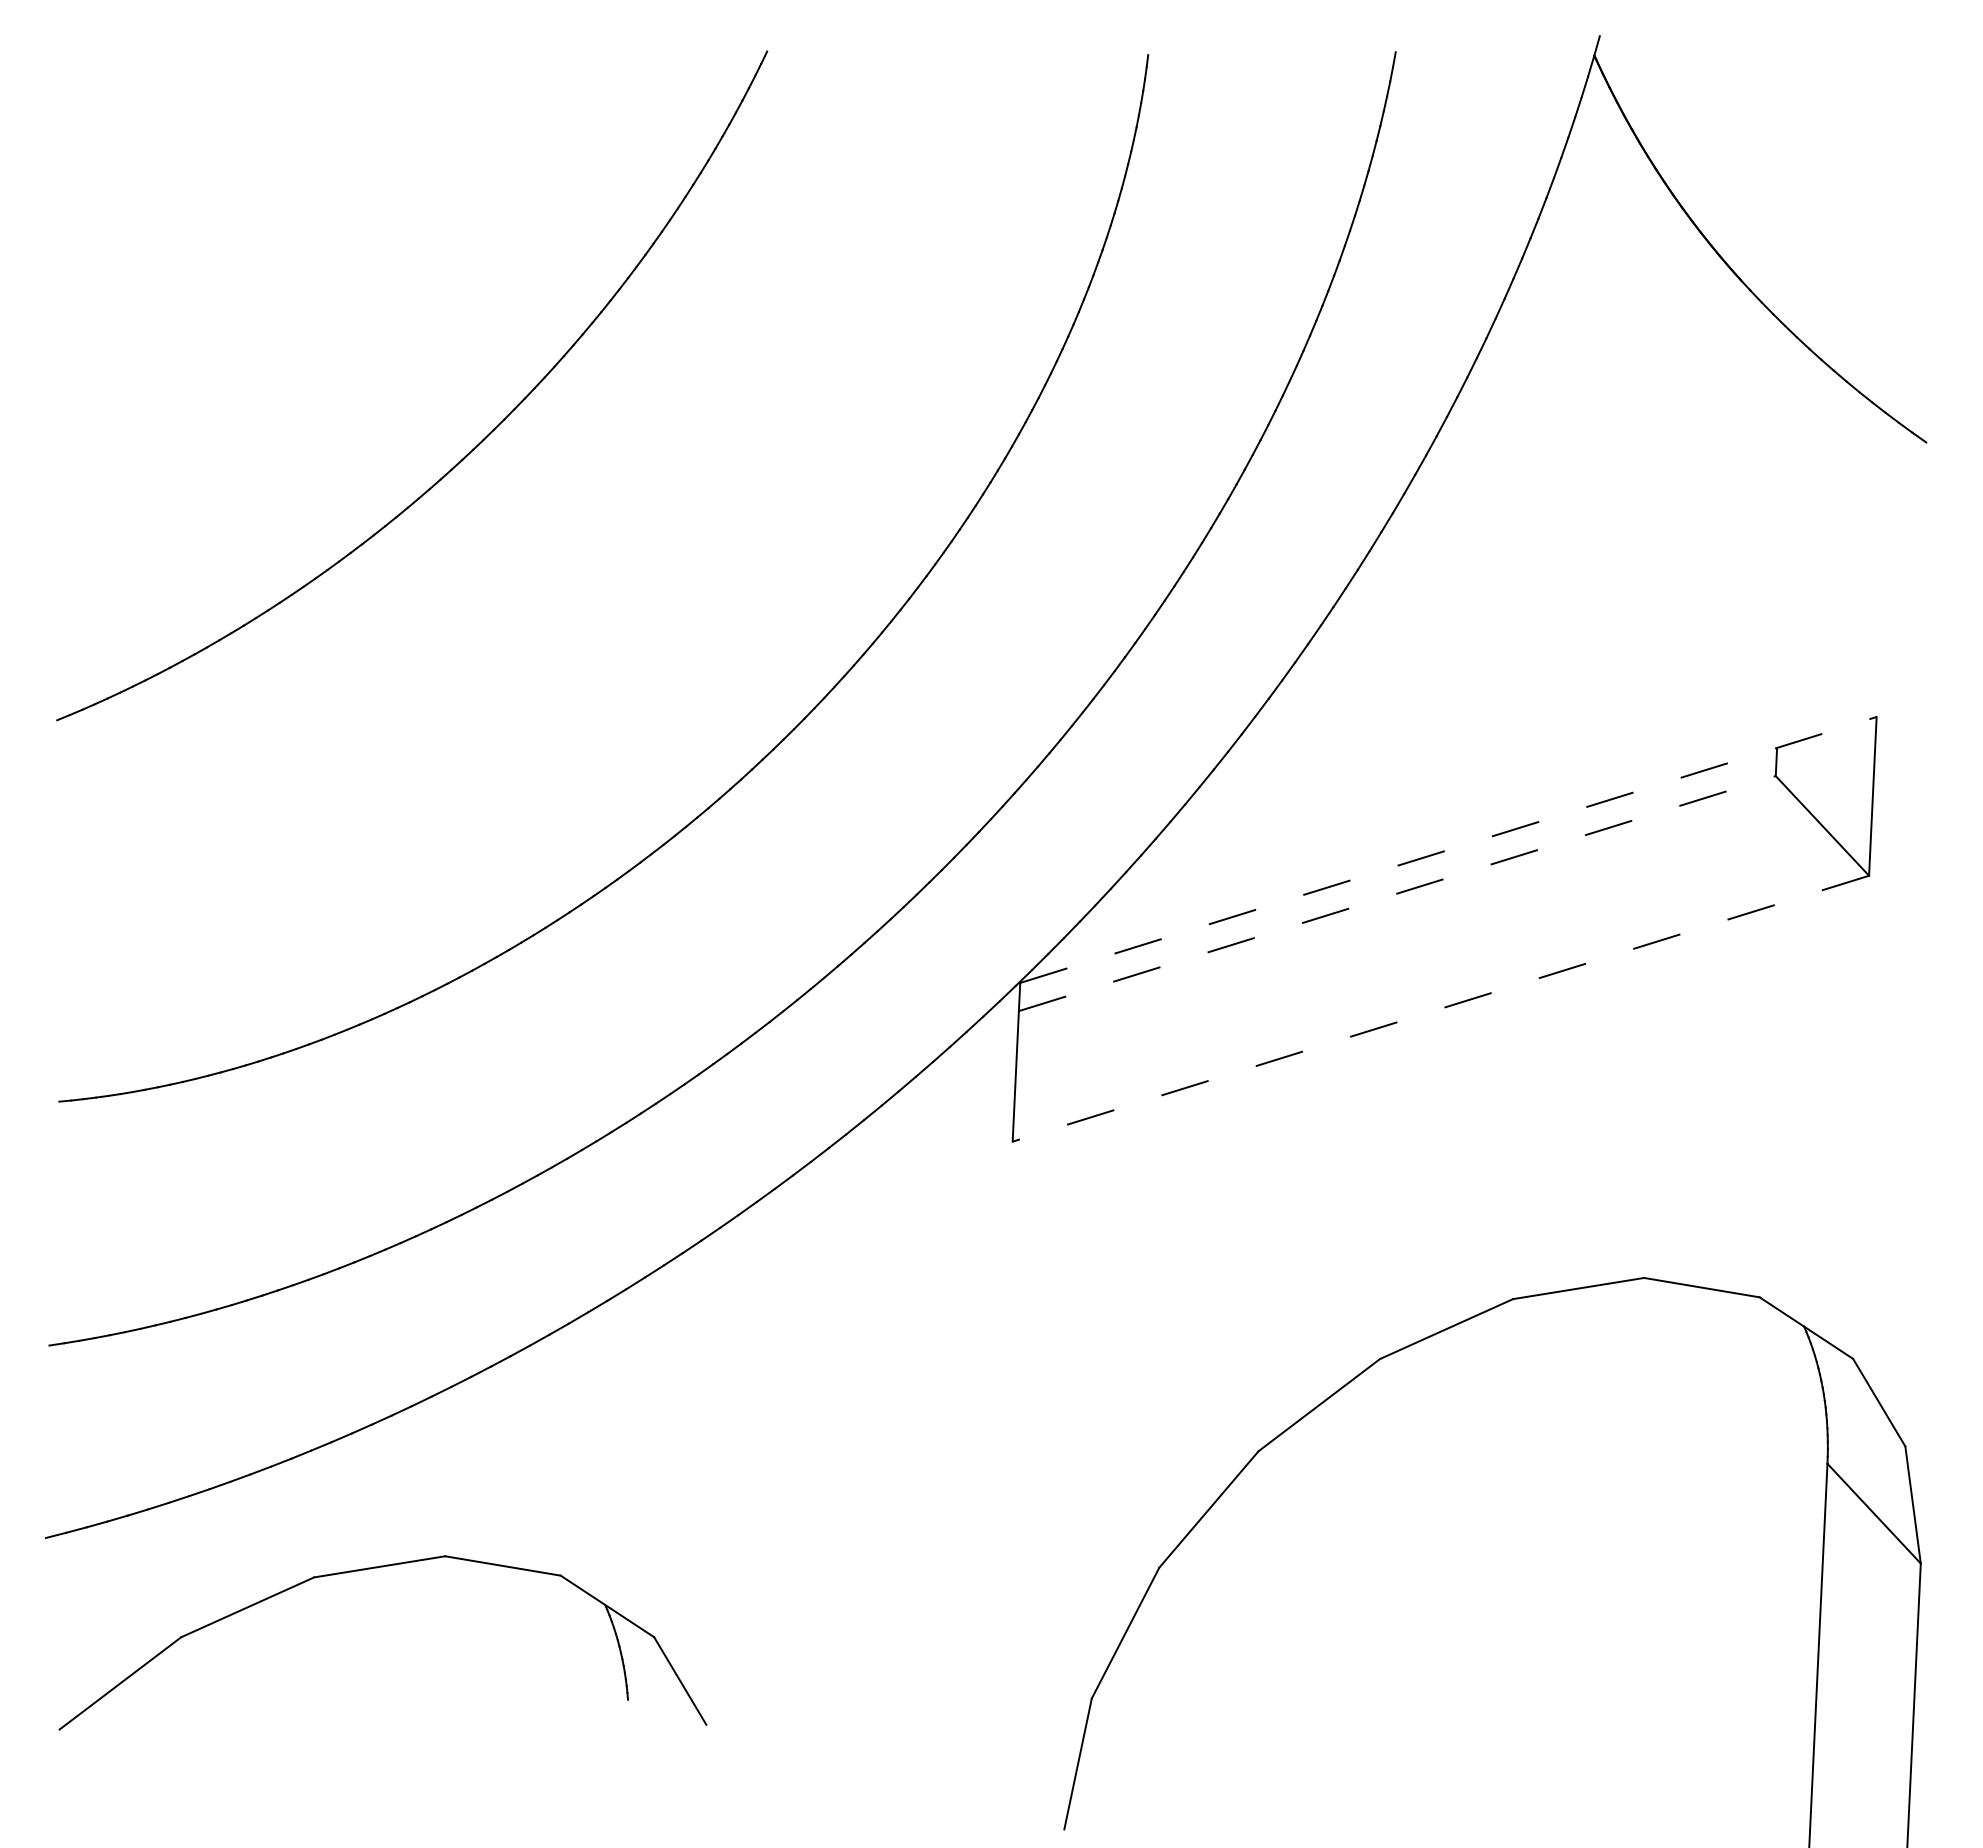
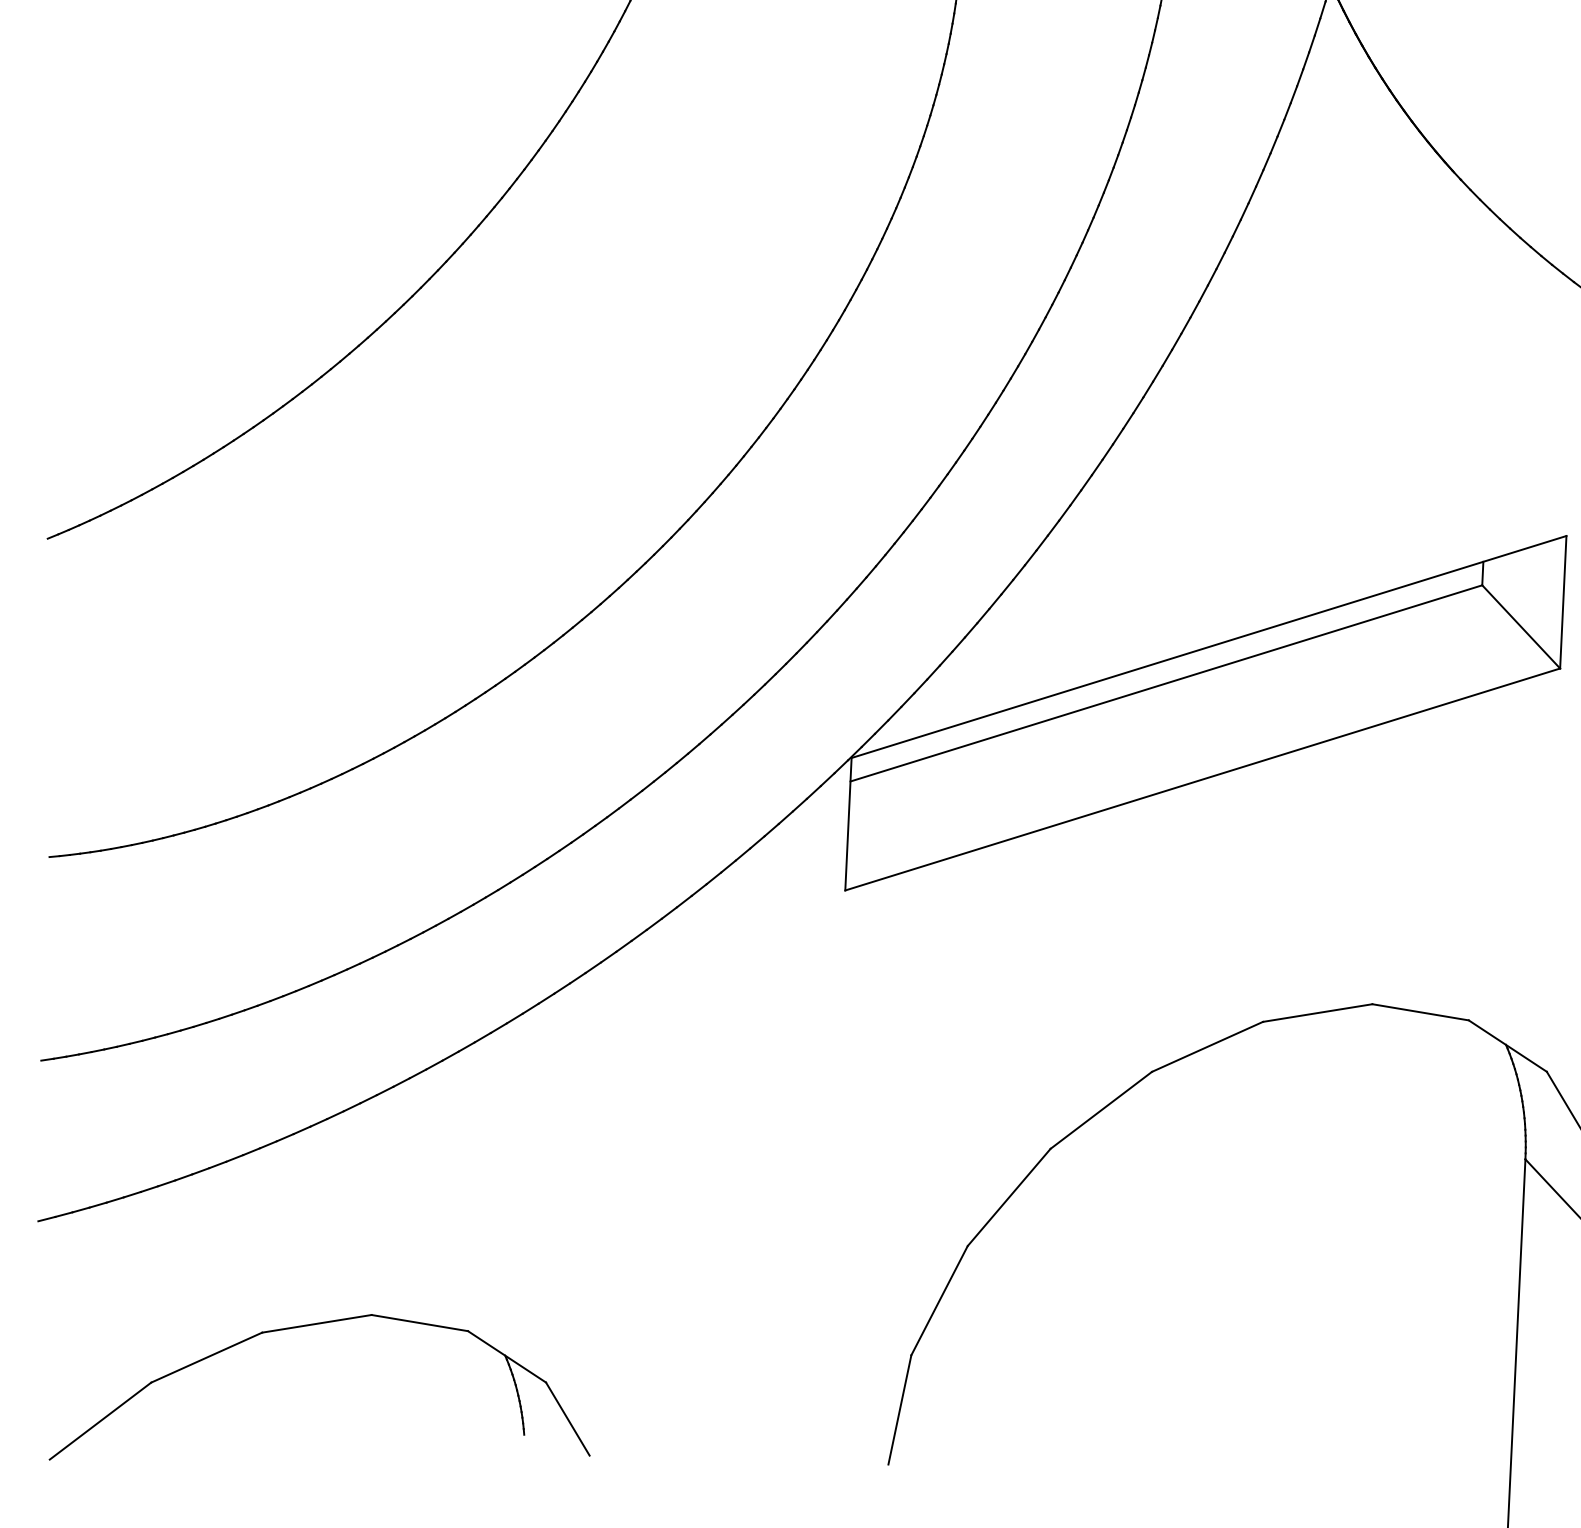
line: (1448, 849) -> (1209, 646), dashed -> solid
line: (1397, 893) -> (1166, 683), dashed -> solid
line: (1440, 1008) -> (1202, 779), dashed -> solid
part: (371, 1569) -> (310, 1326), moved

